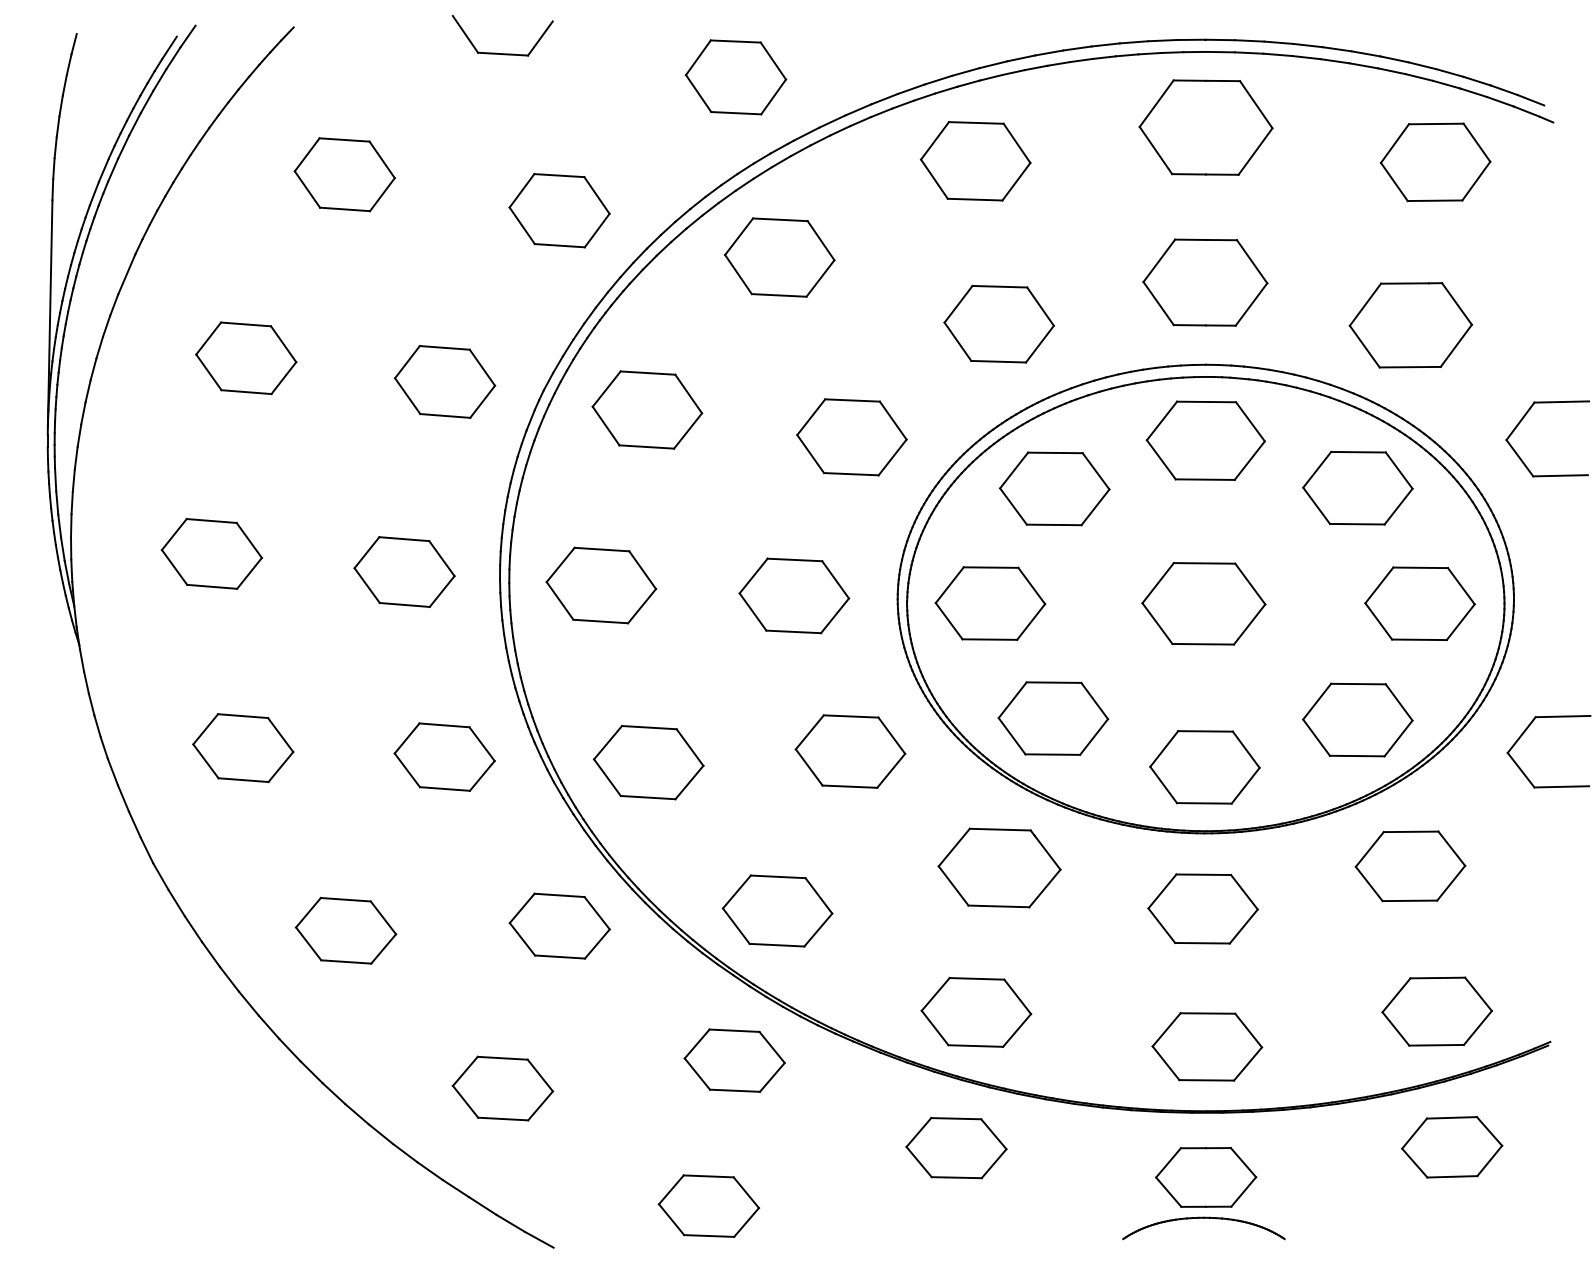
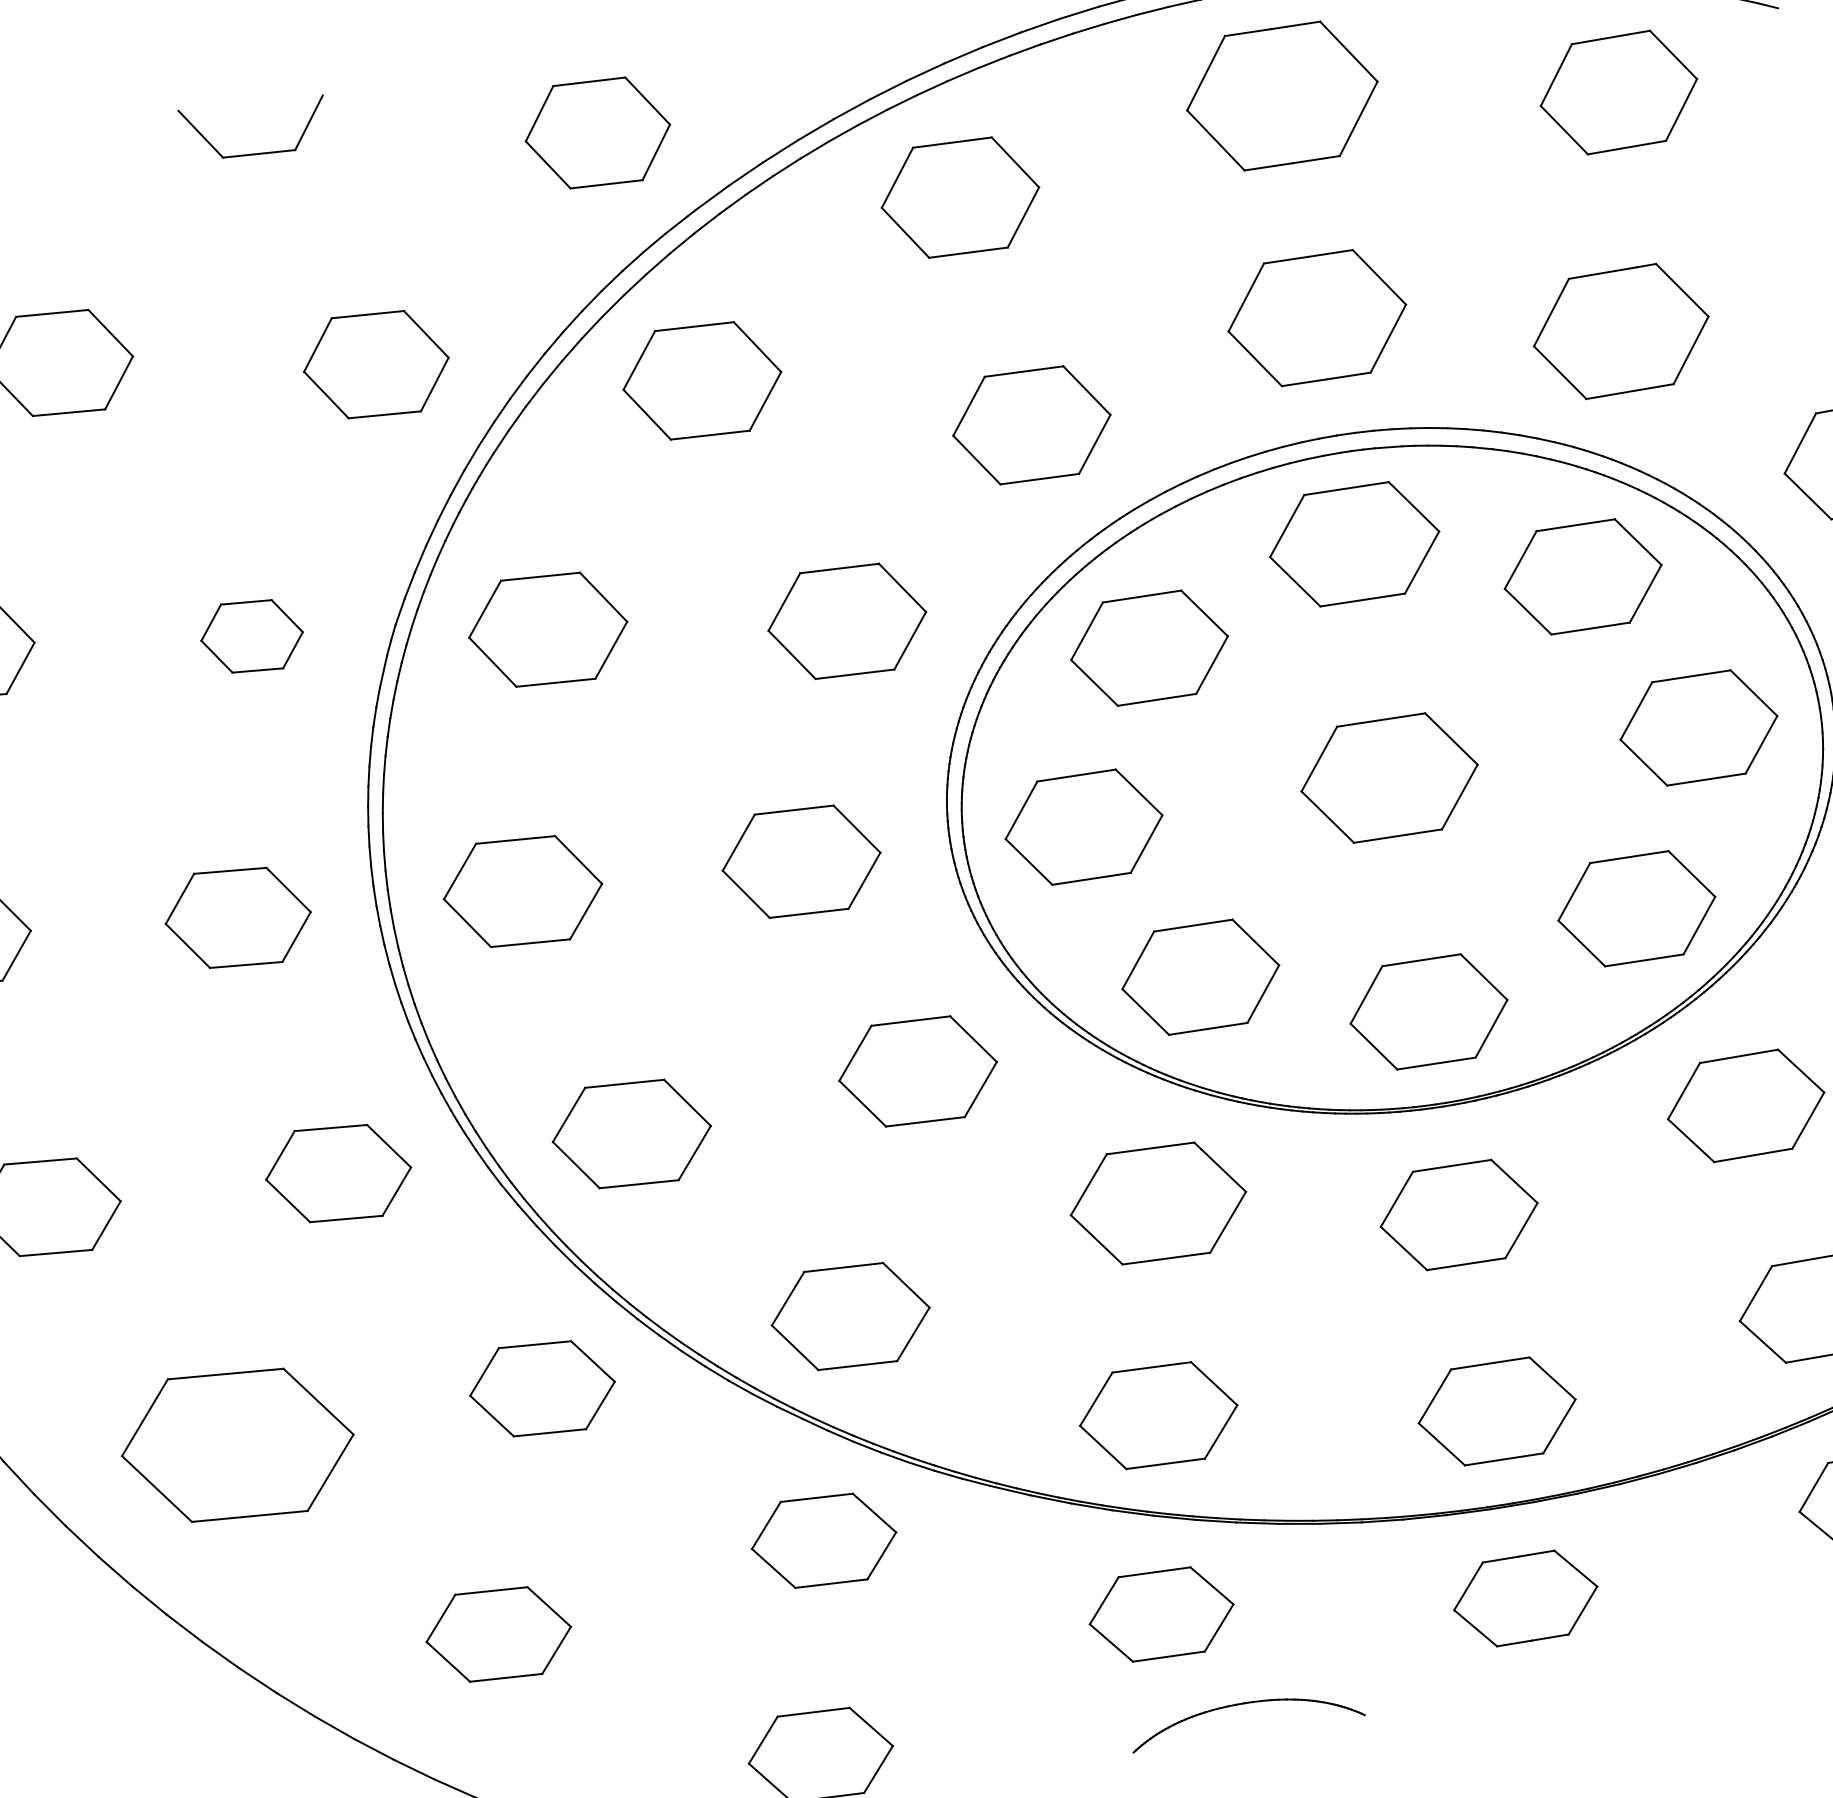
part: (444, 381) -> (251, 635), size x0.7
part: (345, 930) -> (236, 1444), size x1.6
part: (1203, 1218) -> (1243, 1704), moved

